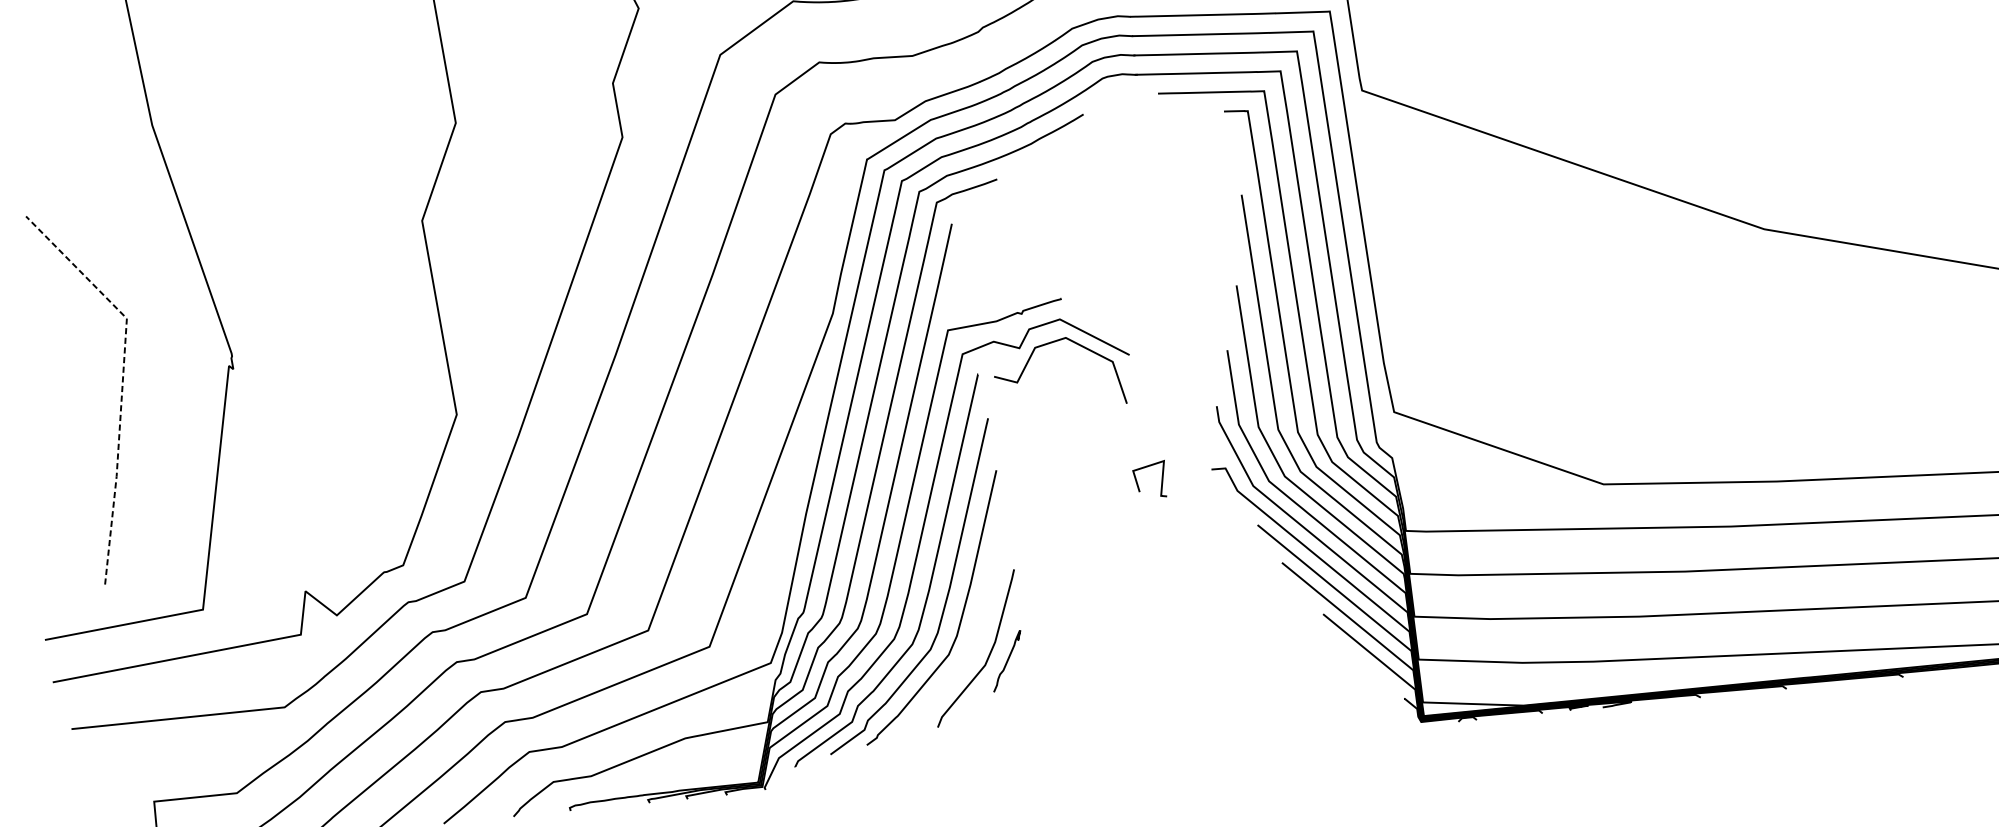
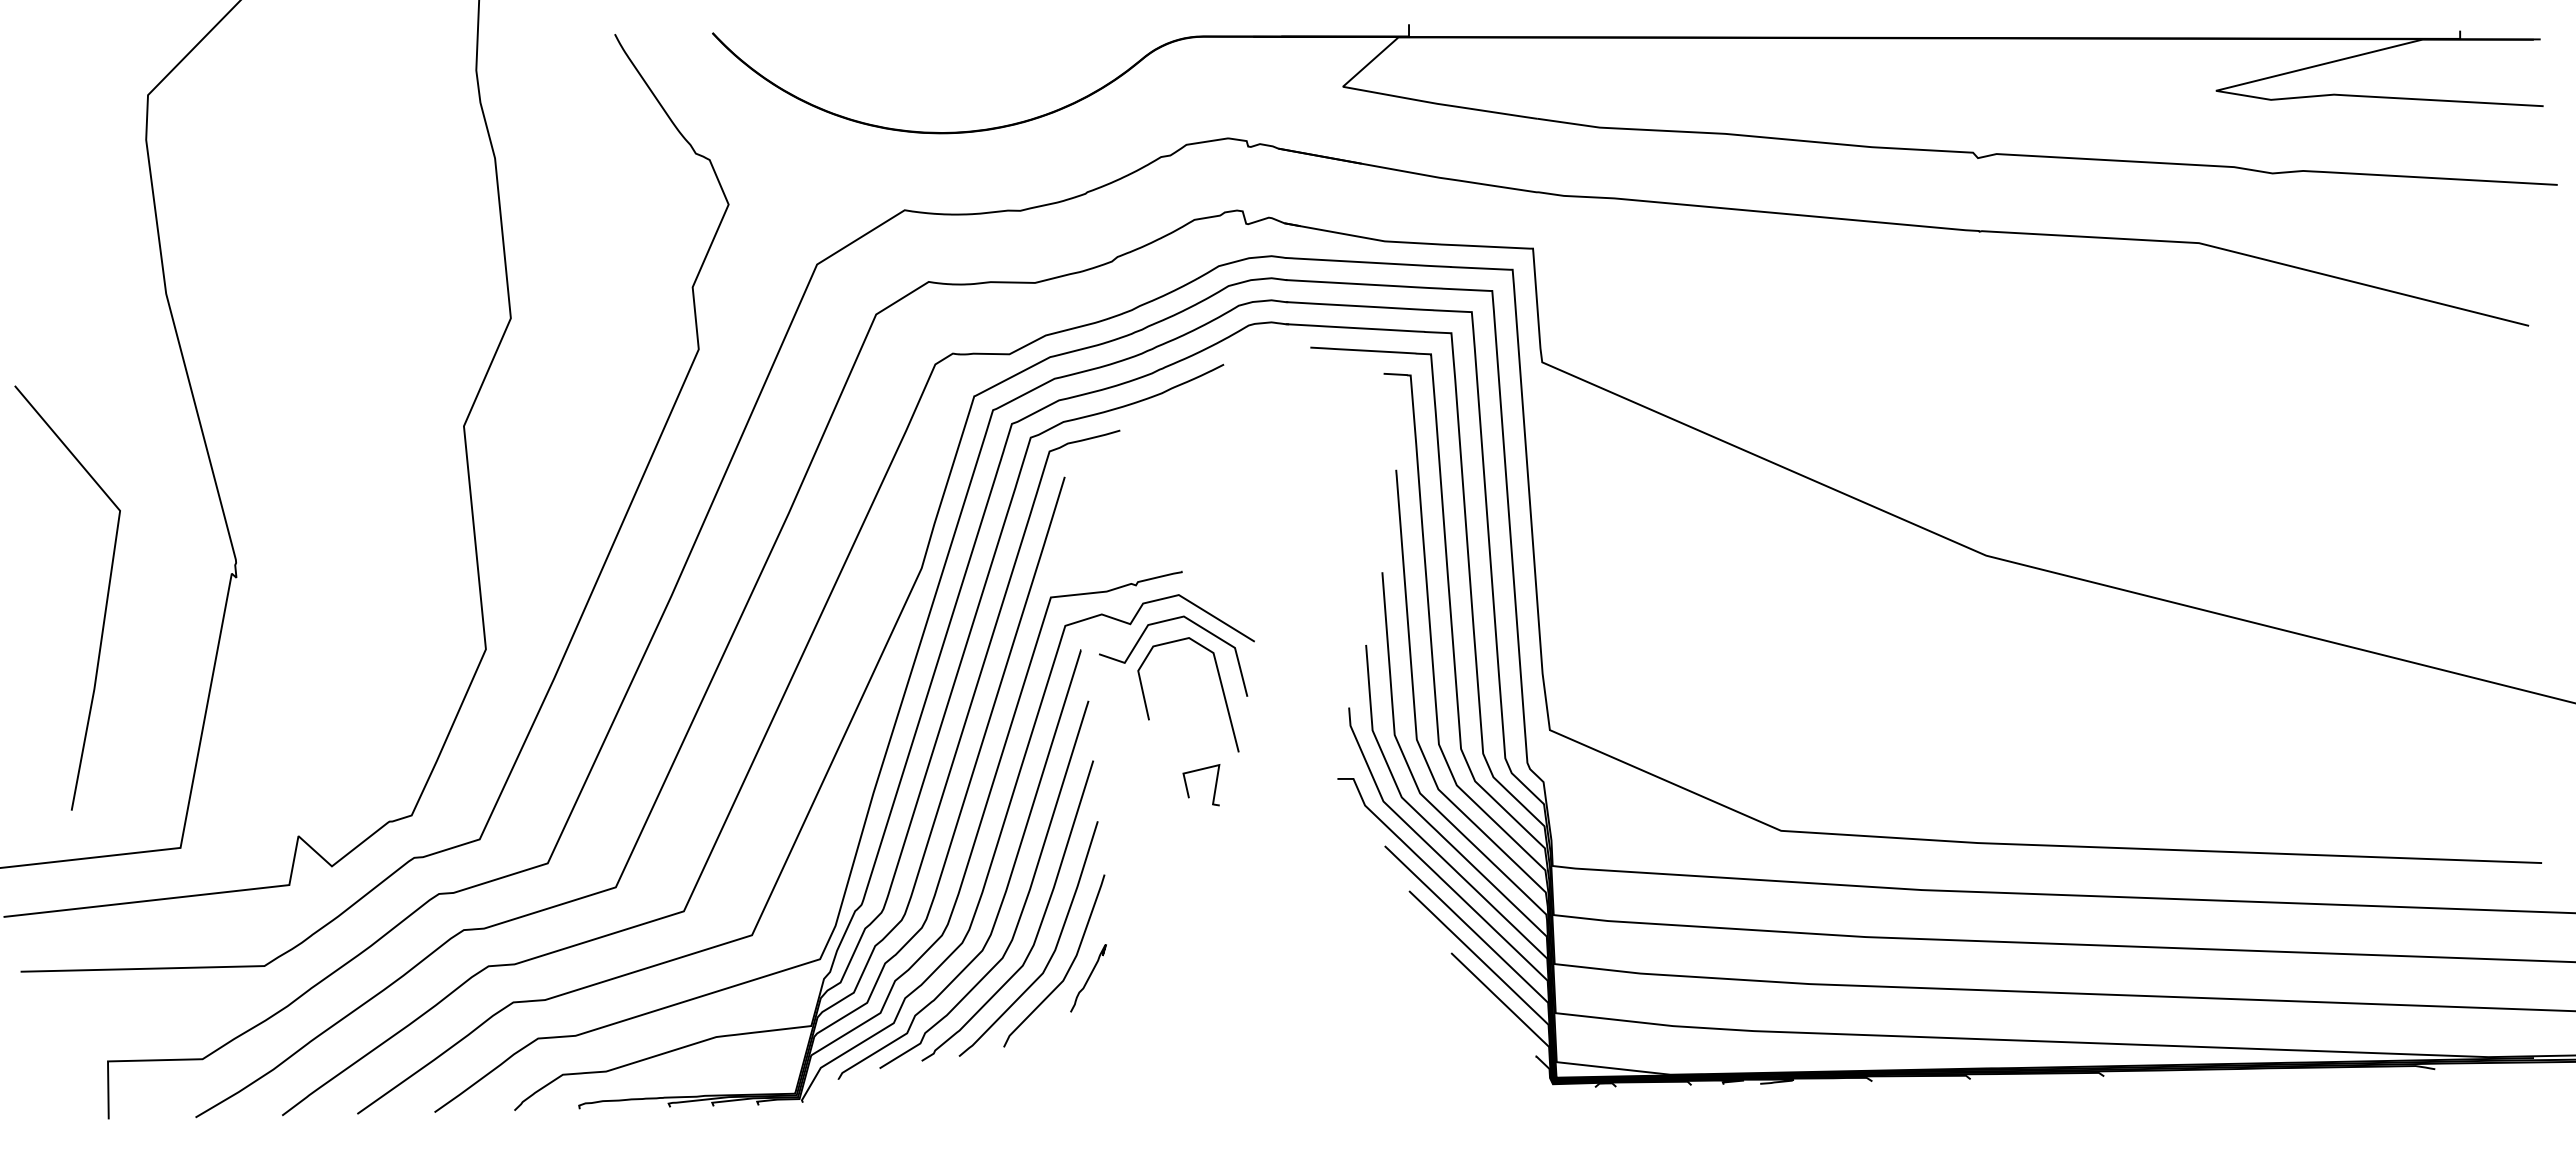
line: (123, 379) -> (110, 579), dashed -> solid
curve: (1102, 395) -> (1220, 685), added
curve: (1161, 481) -> (1214, 787), moved
curve: (975, 637) -> (1054, 948), added

